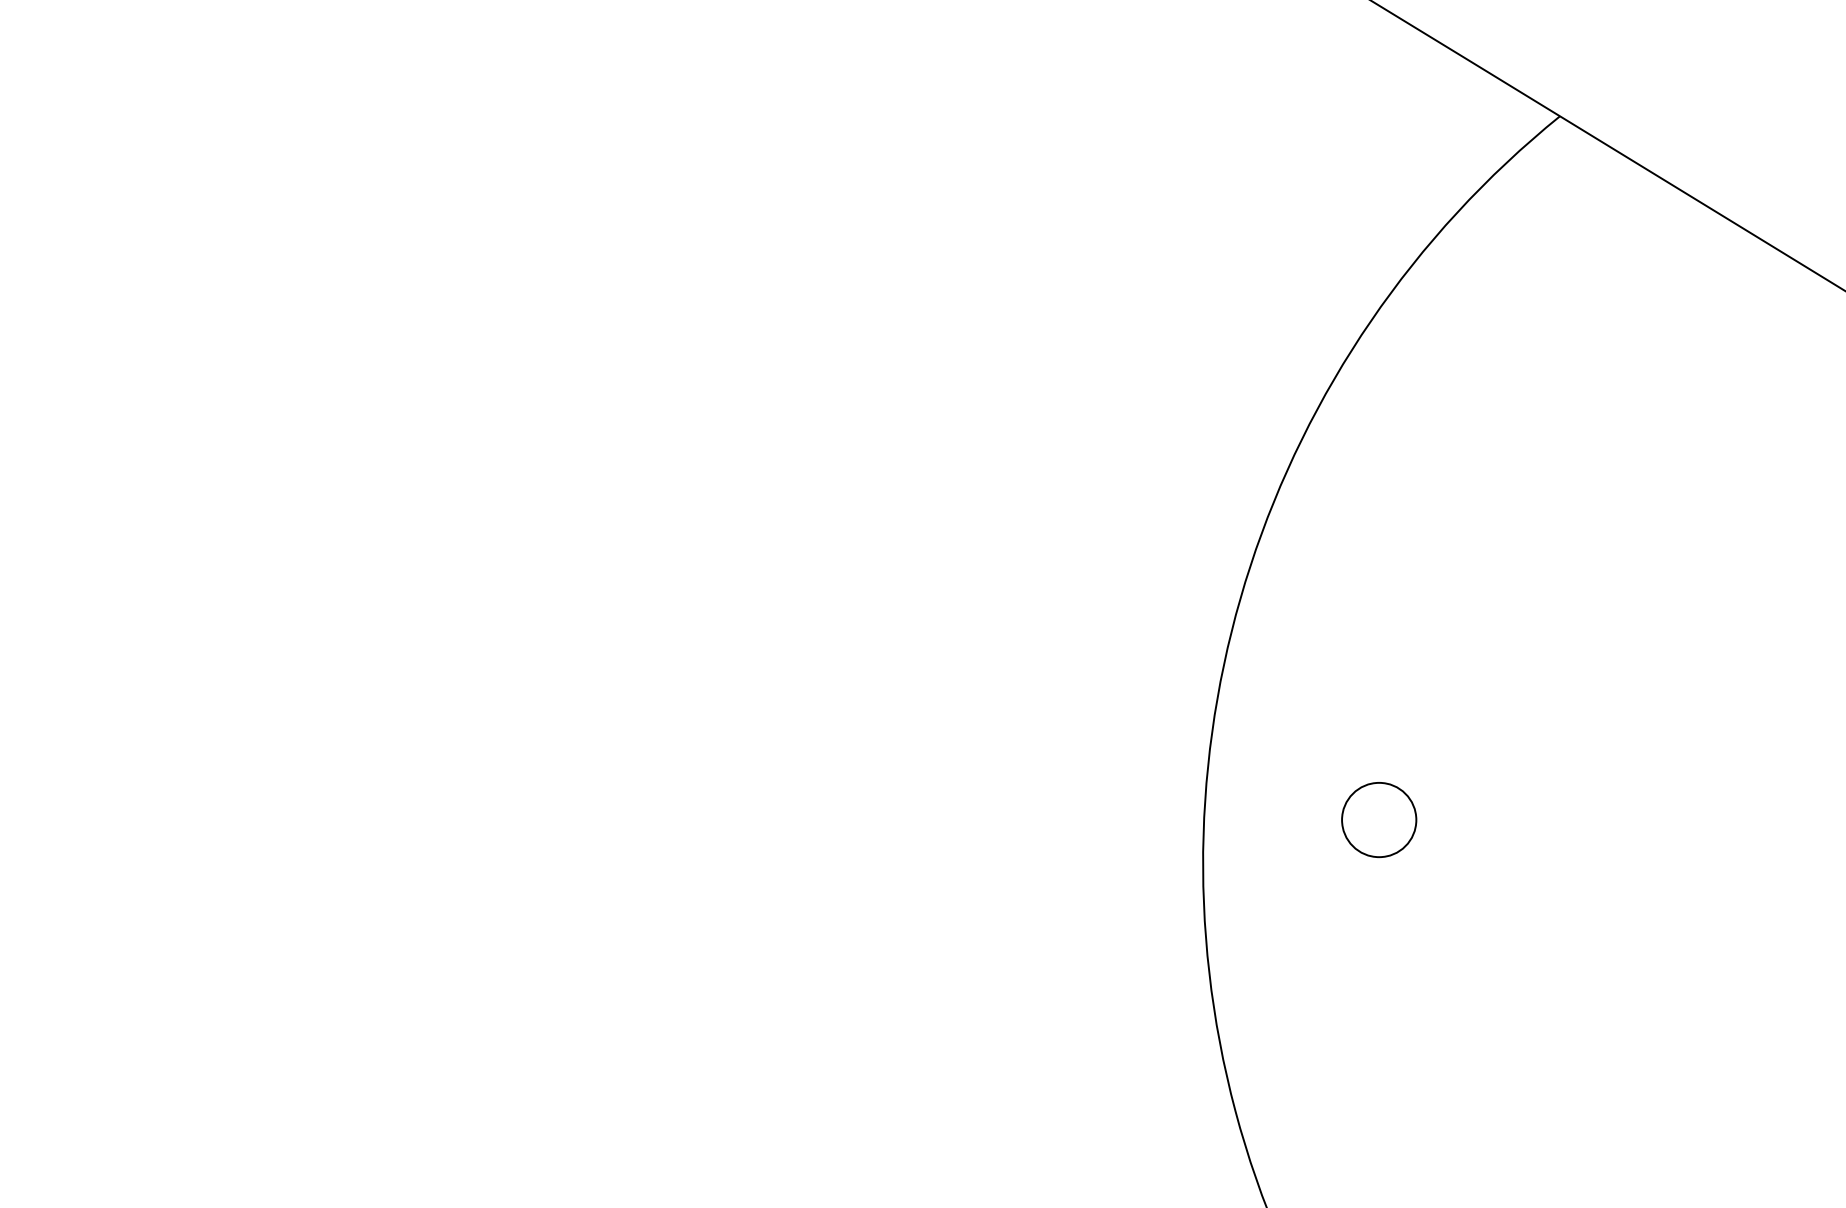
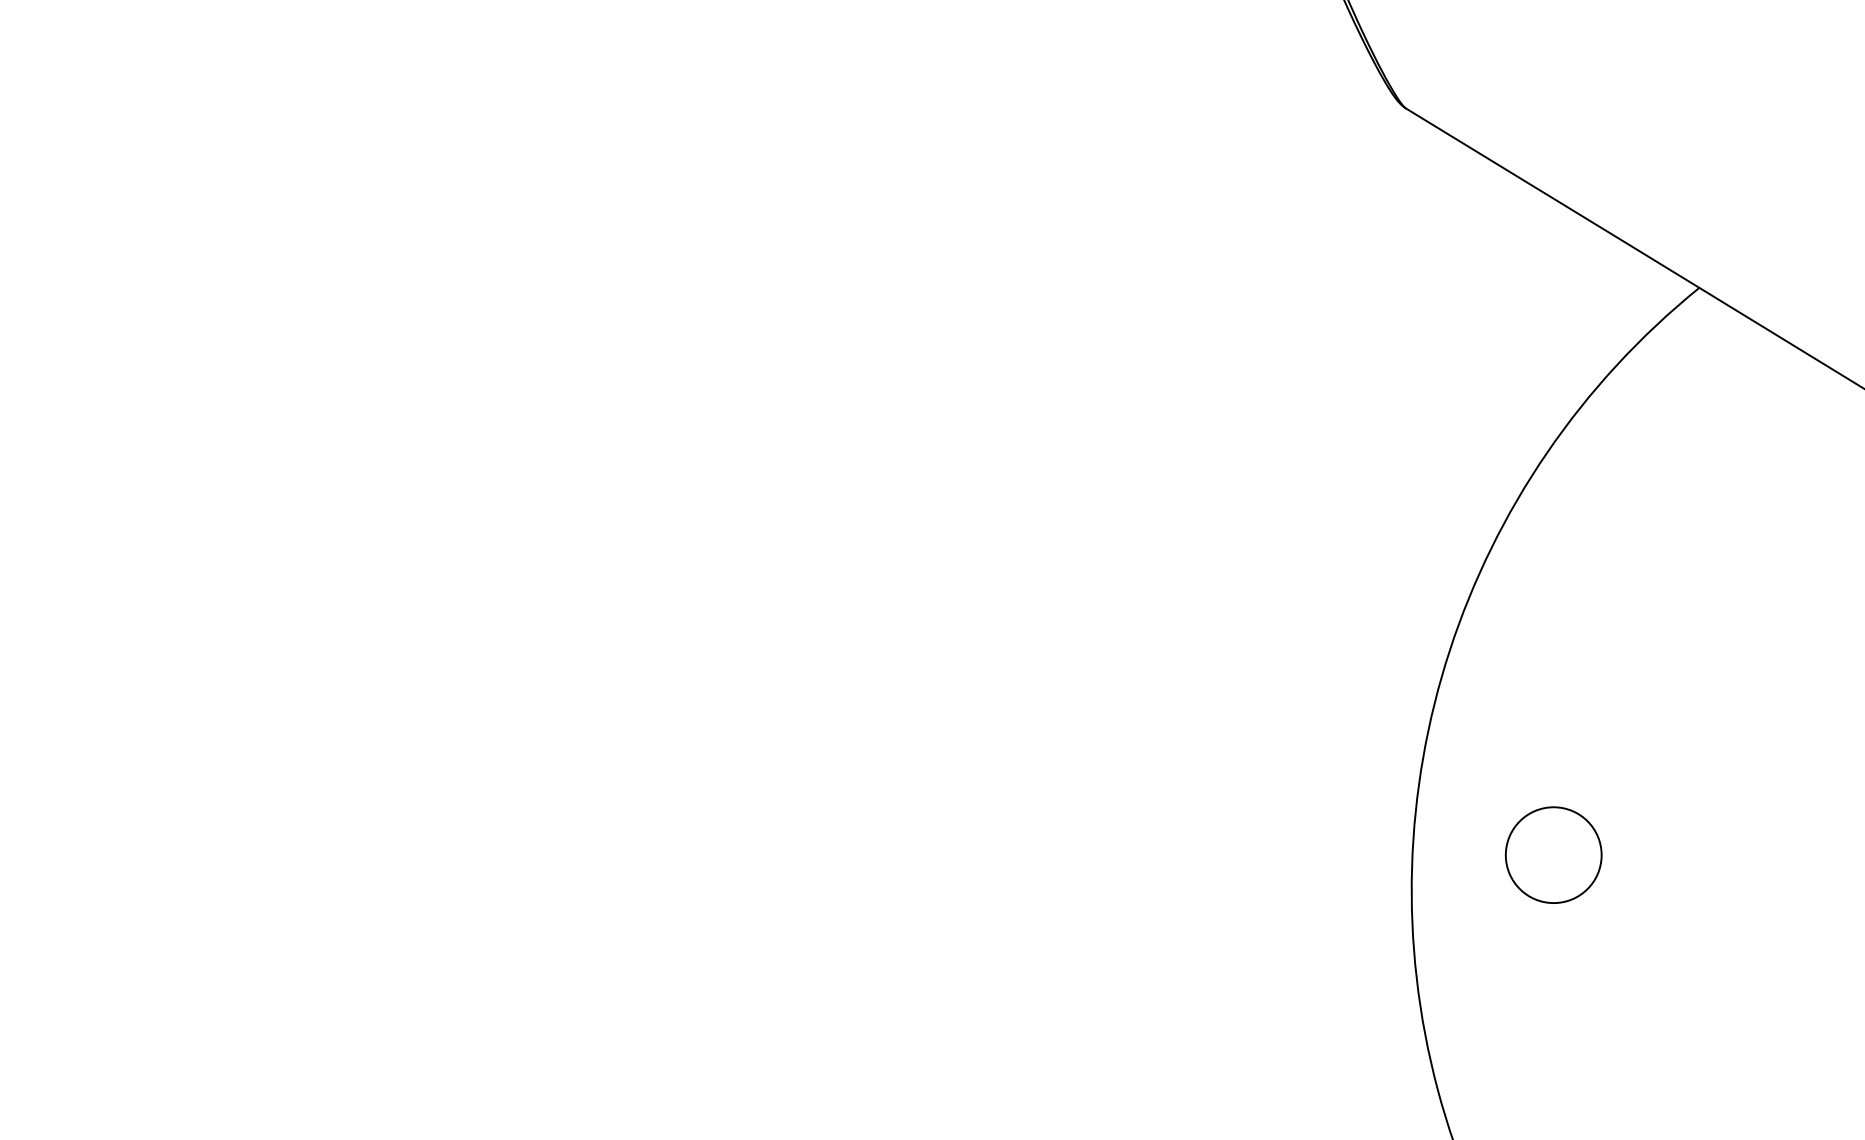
circle: (1379, 819) -> (1553, 854), size x1.6

